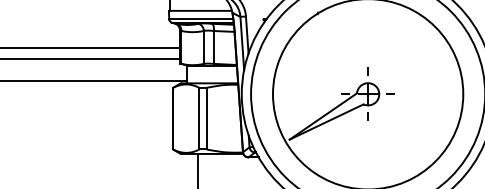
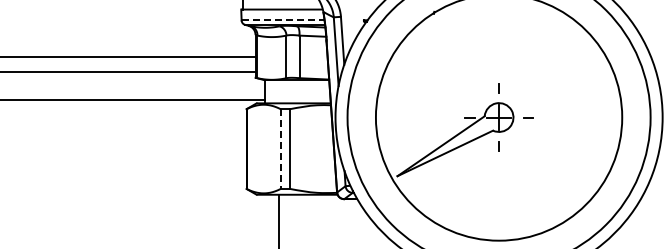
line: (201, 19) -> (283, 20), solid -> dashed
line: (199, 118) -> (280, 149), solid -> dashed

